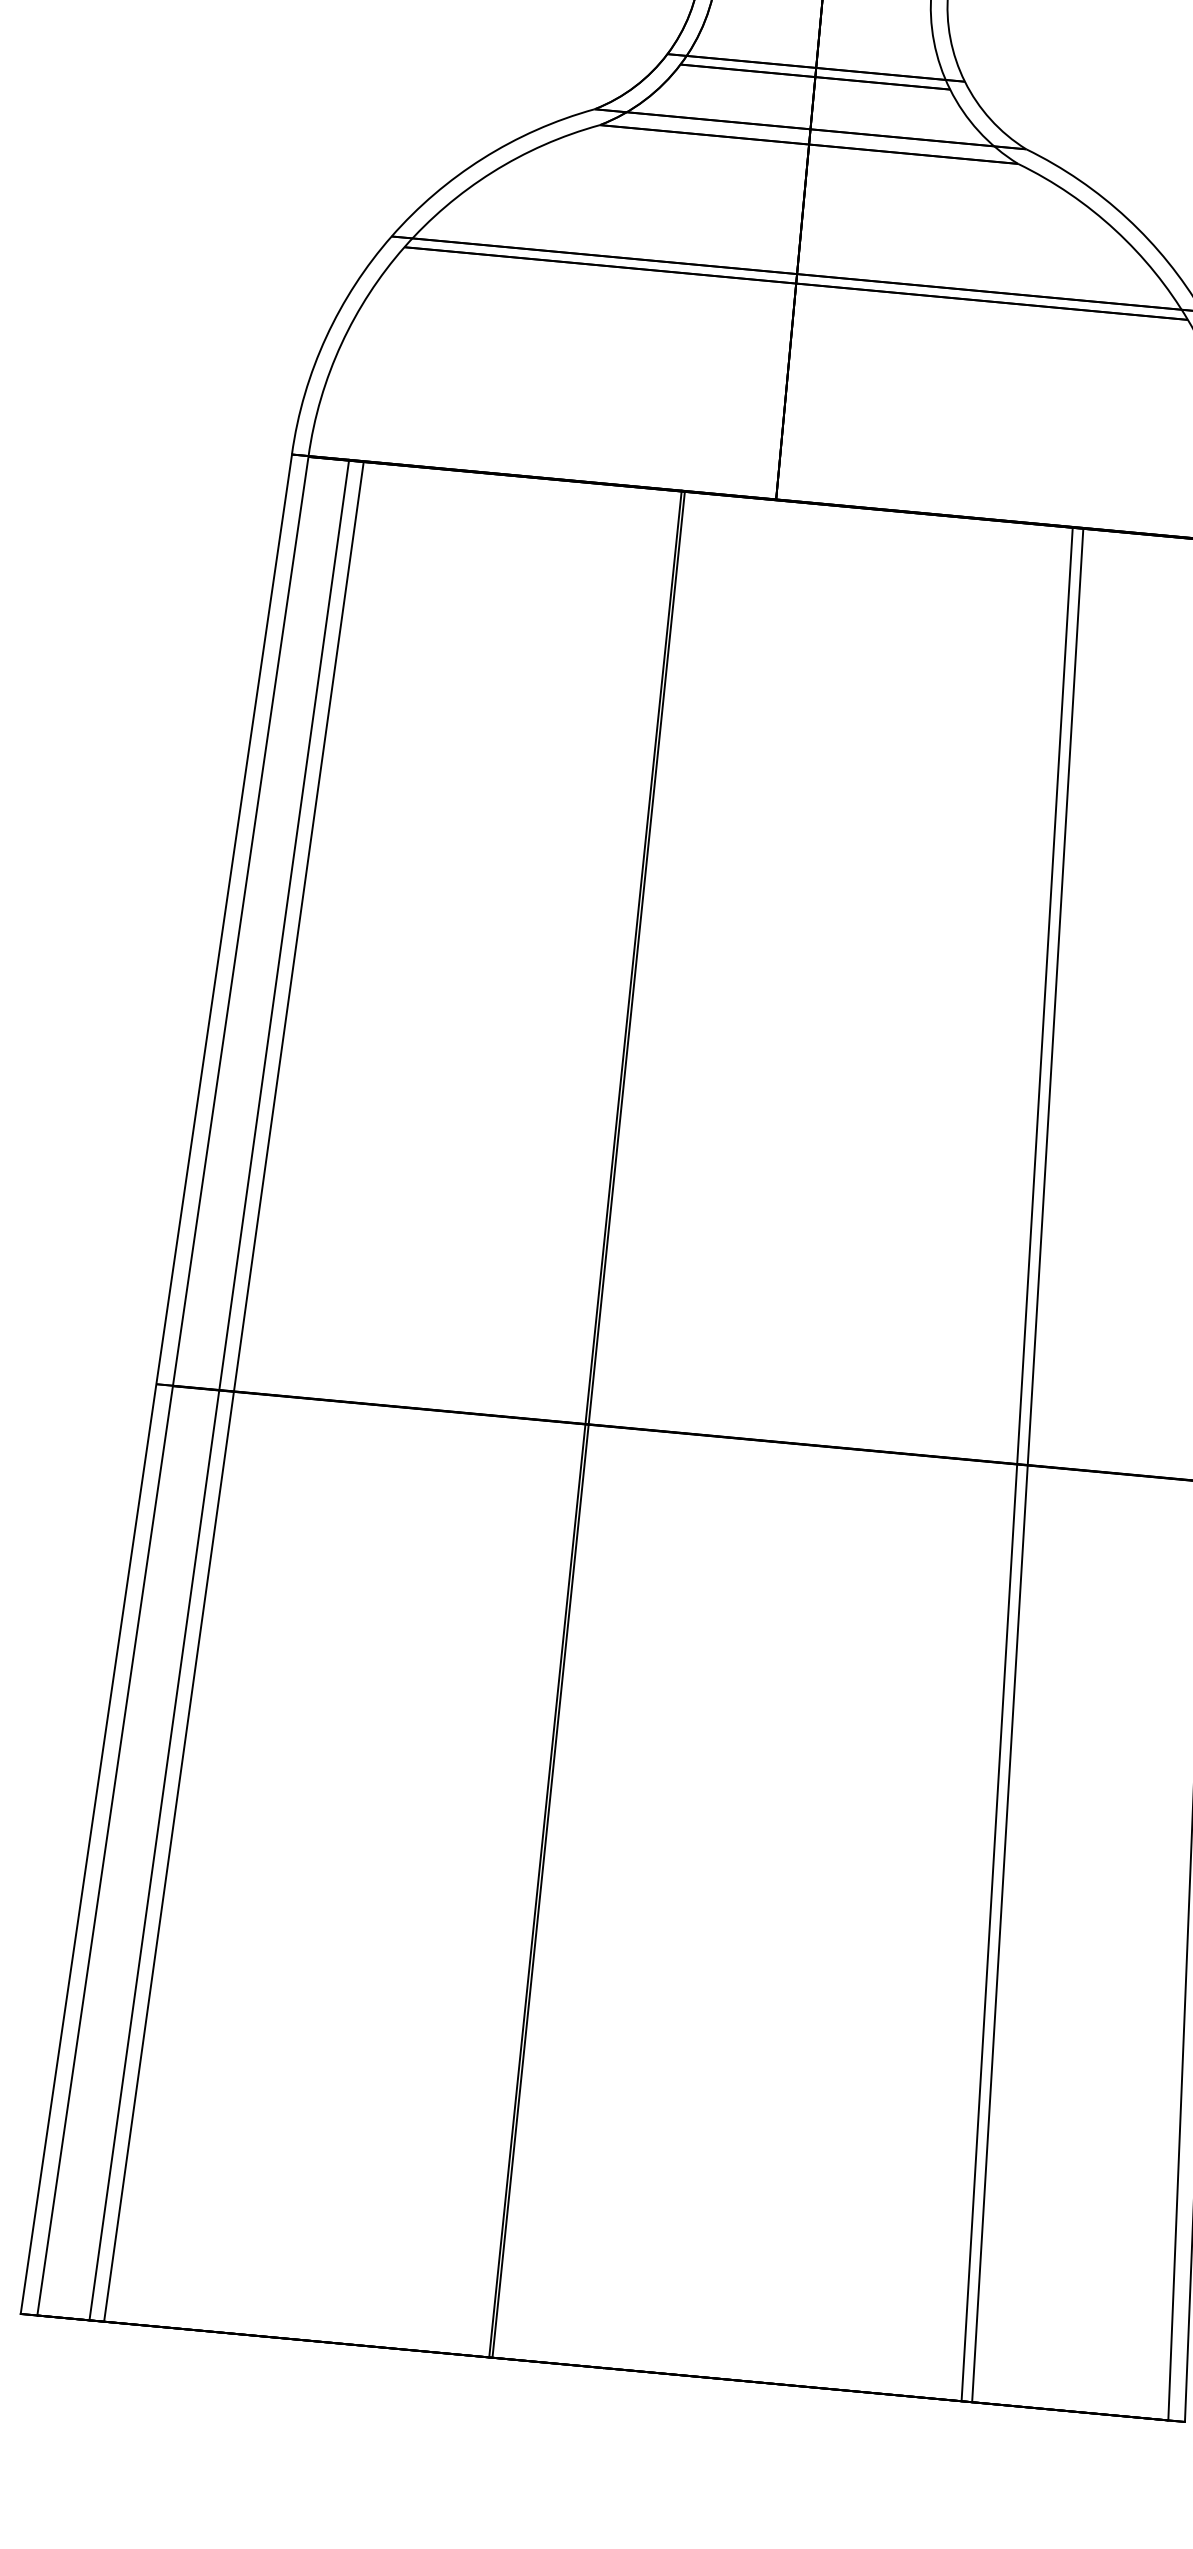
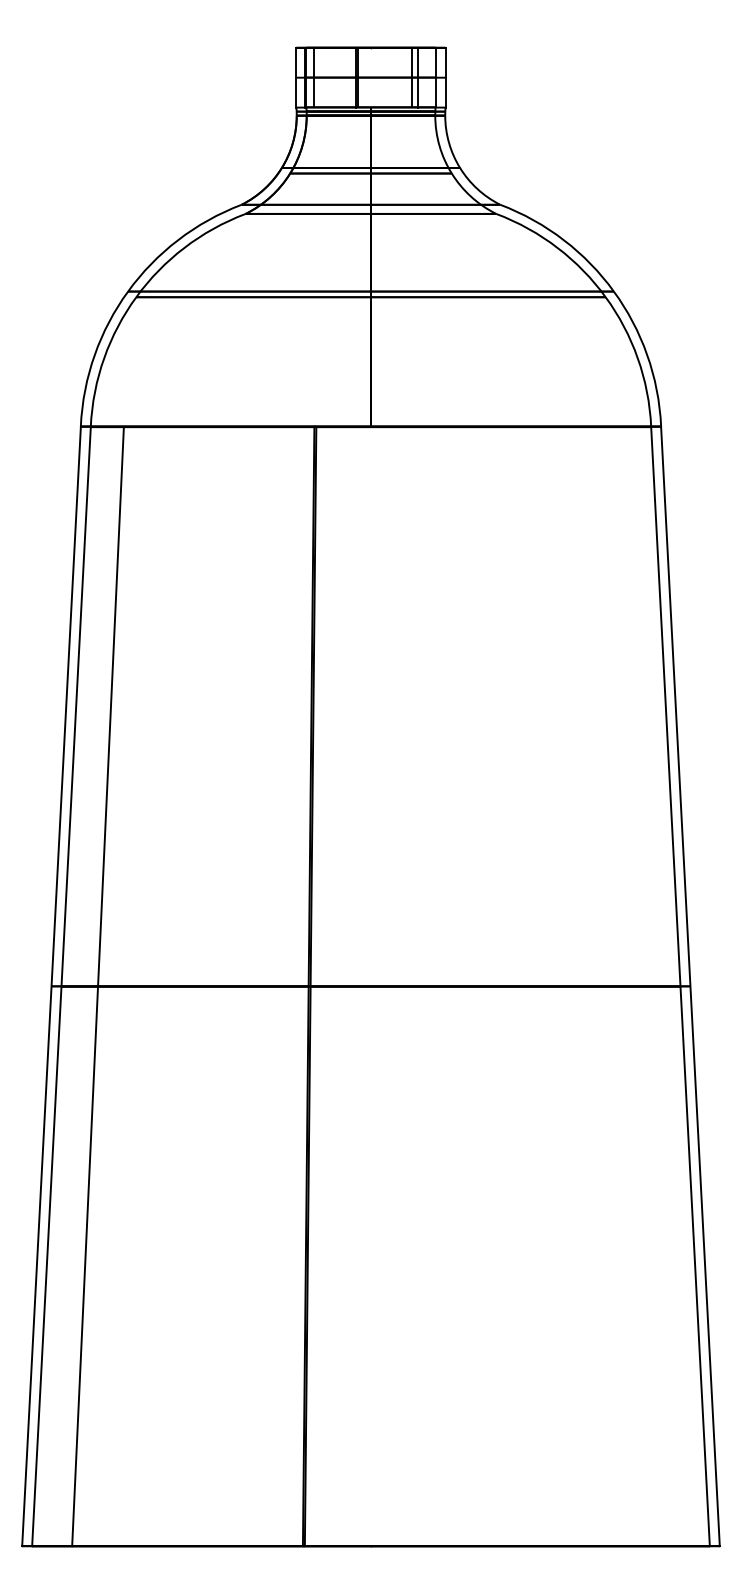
line: (219, 1390) -> (89, 986), removed
line: (1015, 1464) -> (566, 986), removed
line: (1027, 1465) -> (573, 986), removed

